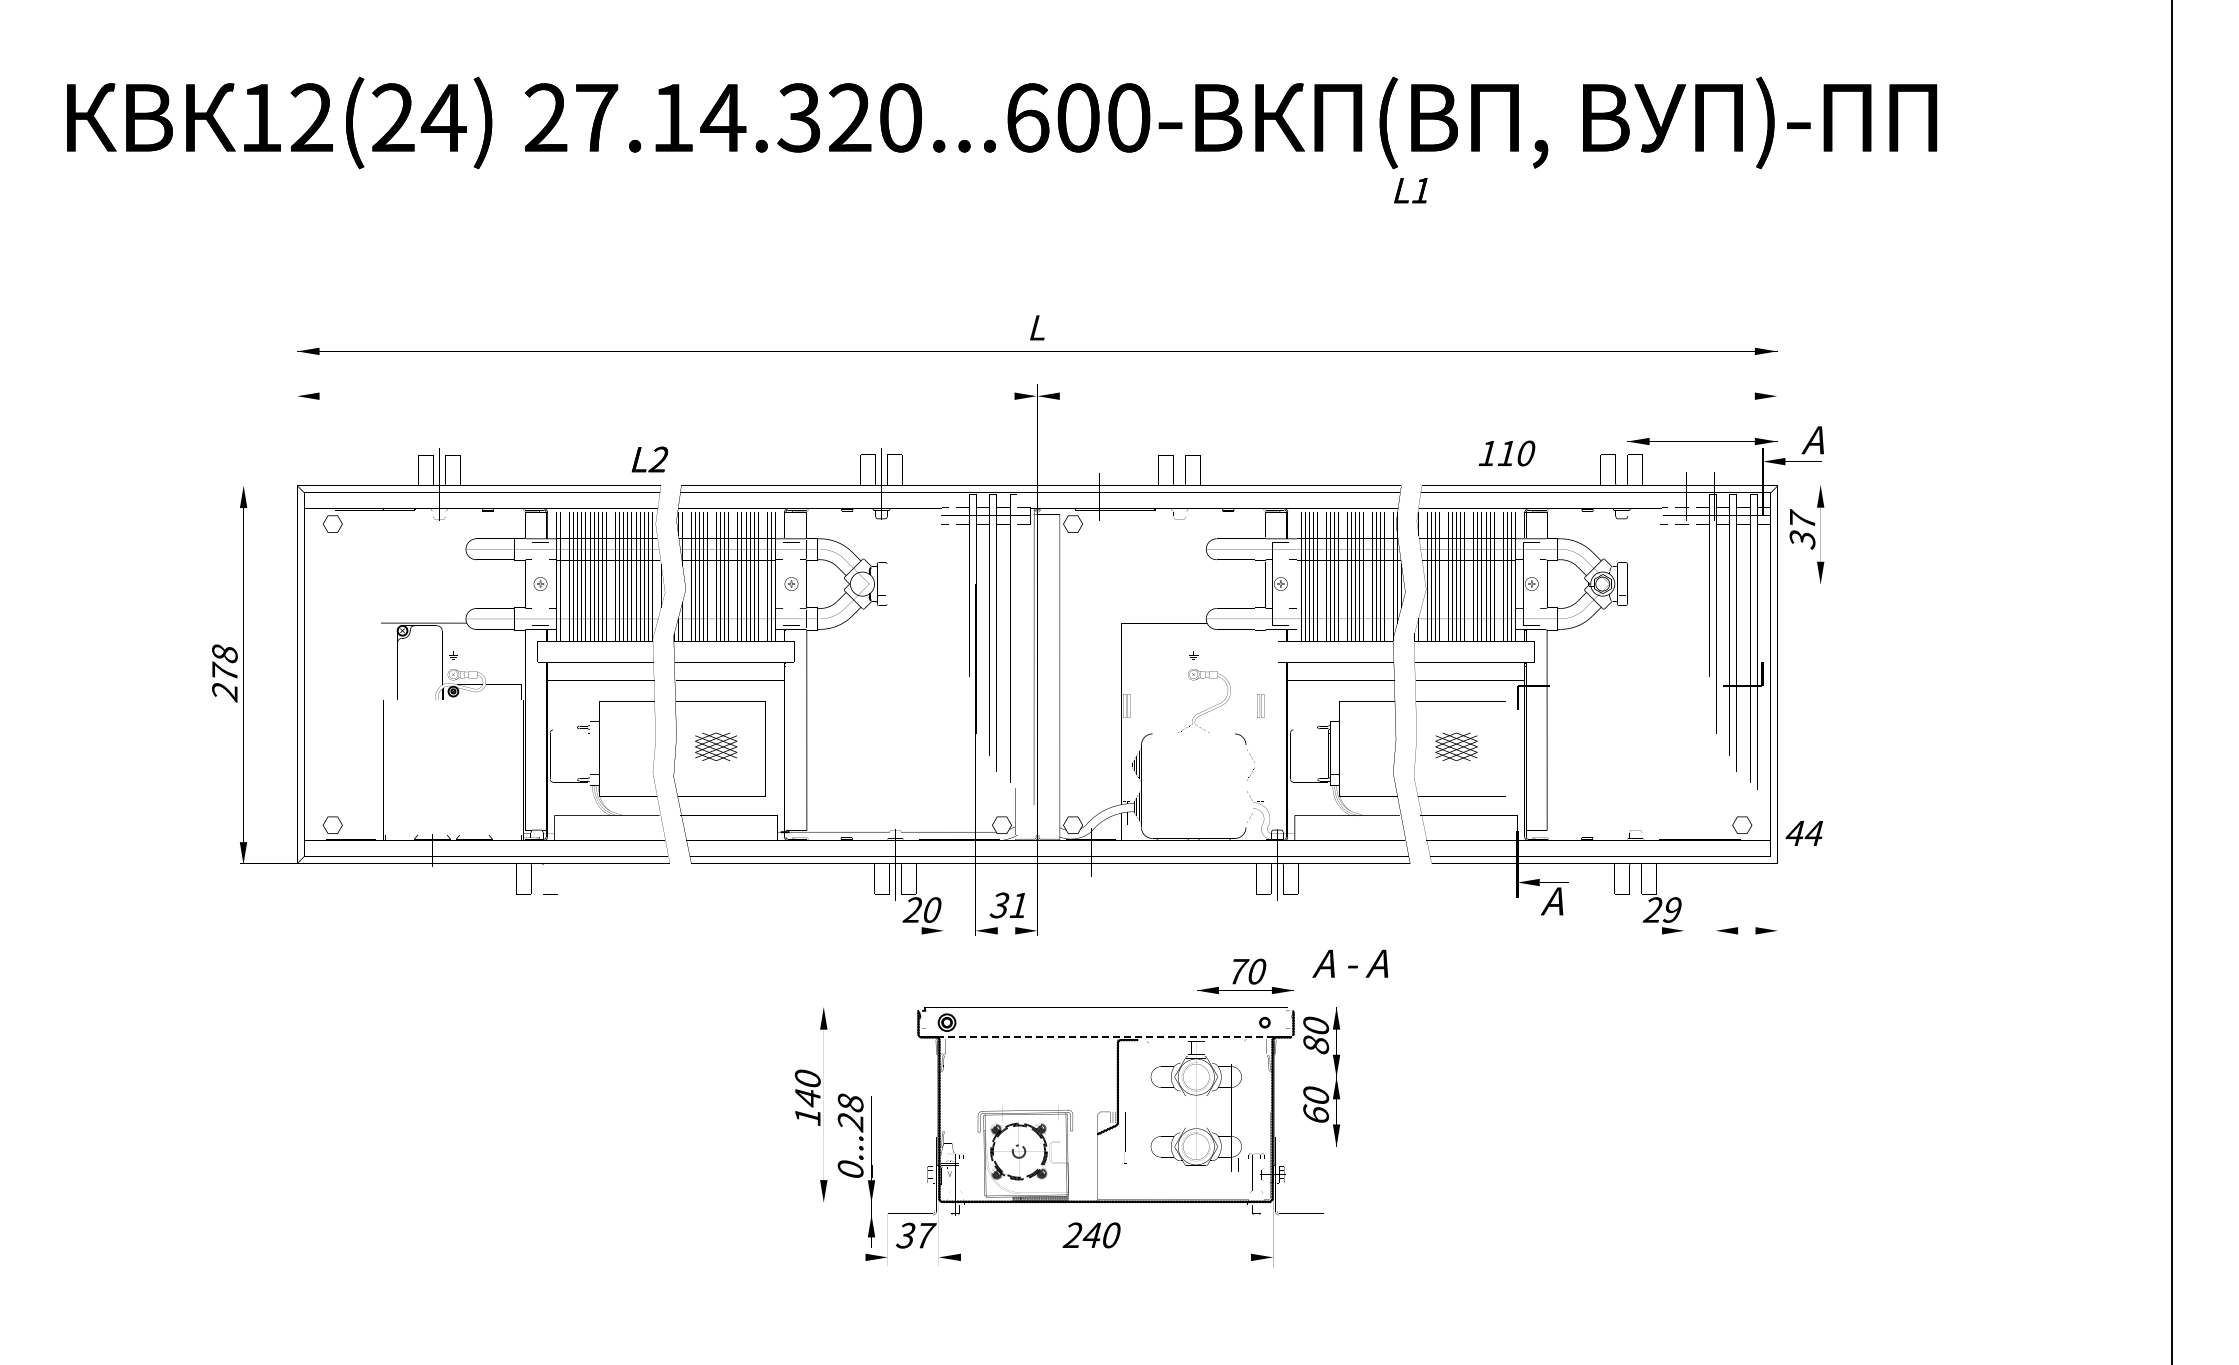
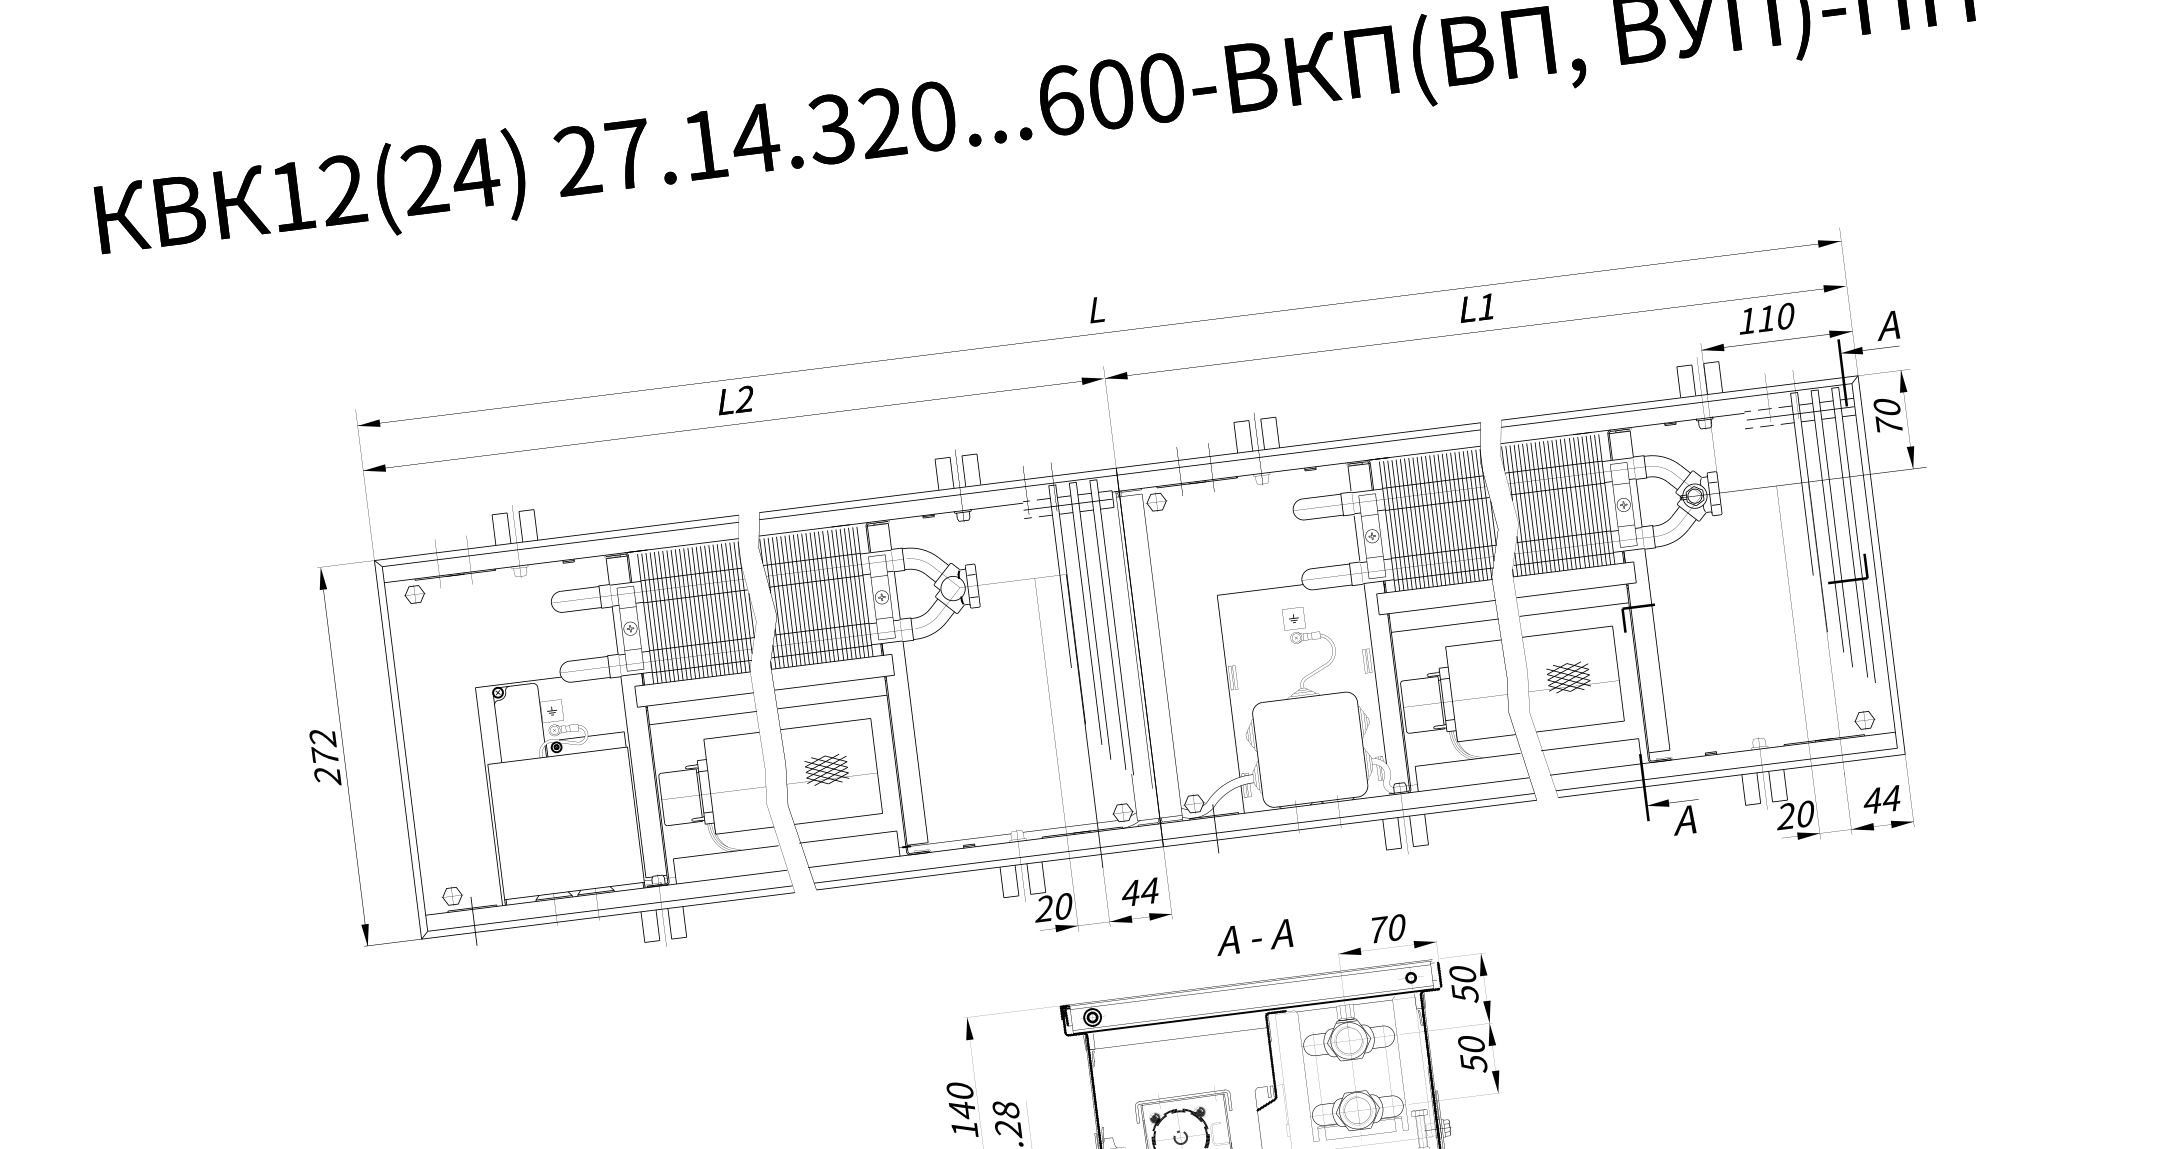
text: (1410, 190) -> (1475, 308), moved
text: (1506, 453) -> (1766, 318), moved
text: (649, 459) -> (735, 400), moved
text: (1802, 529) -> (1888, 416), 37 -> 70
text: (224, 654) -> (322, 738), 278 -> 272
text: (1803, 833) -> (1881, 800), moved
text: (1008, 905) -> (1139, 892), 31 -> 44
text: (1671, 909) -> (1804, 813), 29 -> 20
text: (1350, 963) -> (1253, 937), moved
hatch: (920, 1017) -> (1065, 1015), added
line: (1106, 1036) -> (1254, 1011), dashed -> solid
text: (1315, 1045) -> (1464, 994), 80 -> 50
text: (1316, 1114) -> (1474, 1063), 60 -> 50

